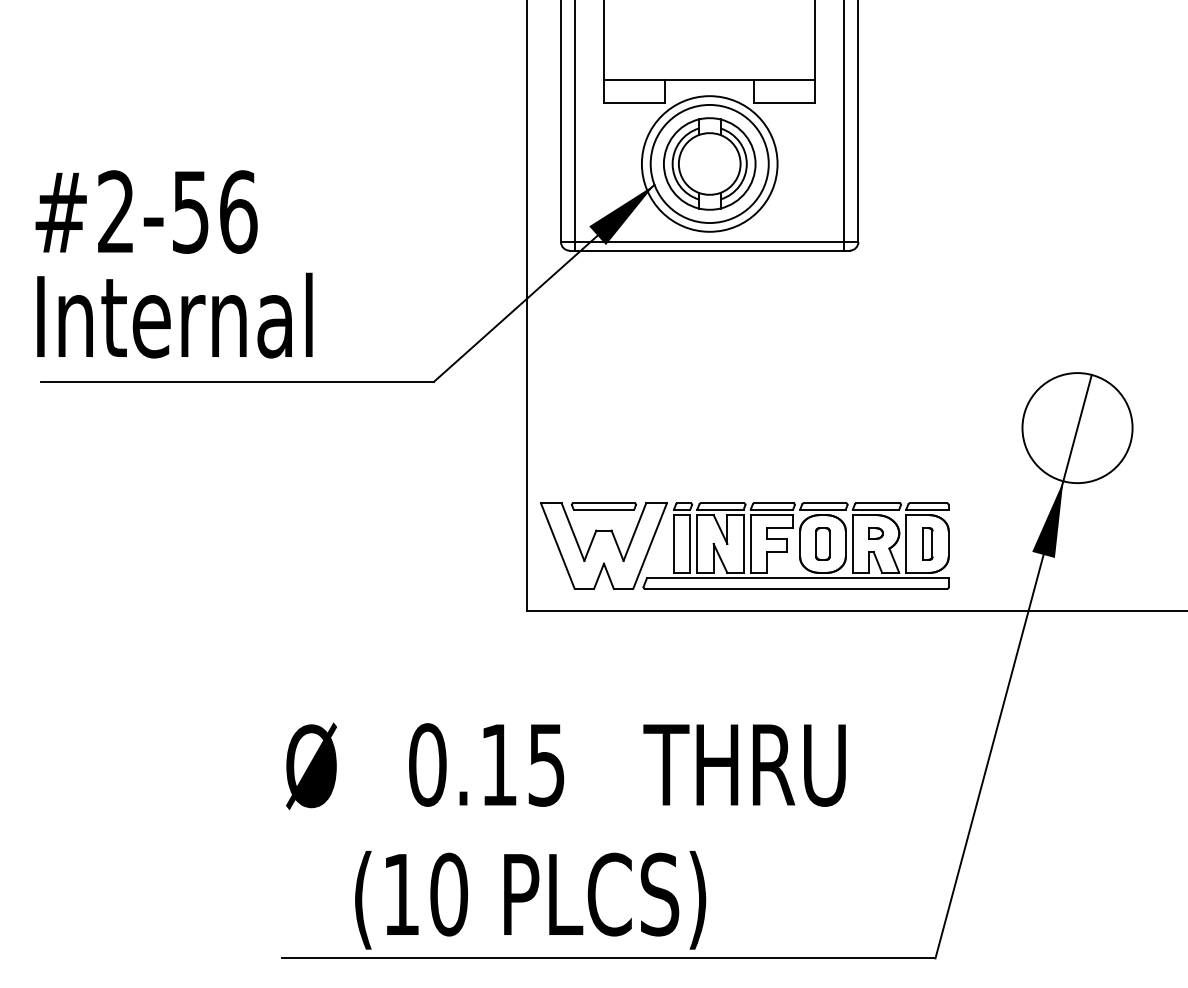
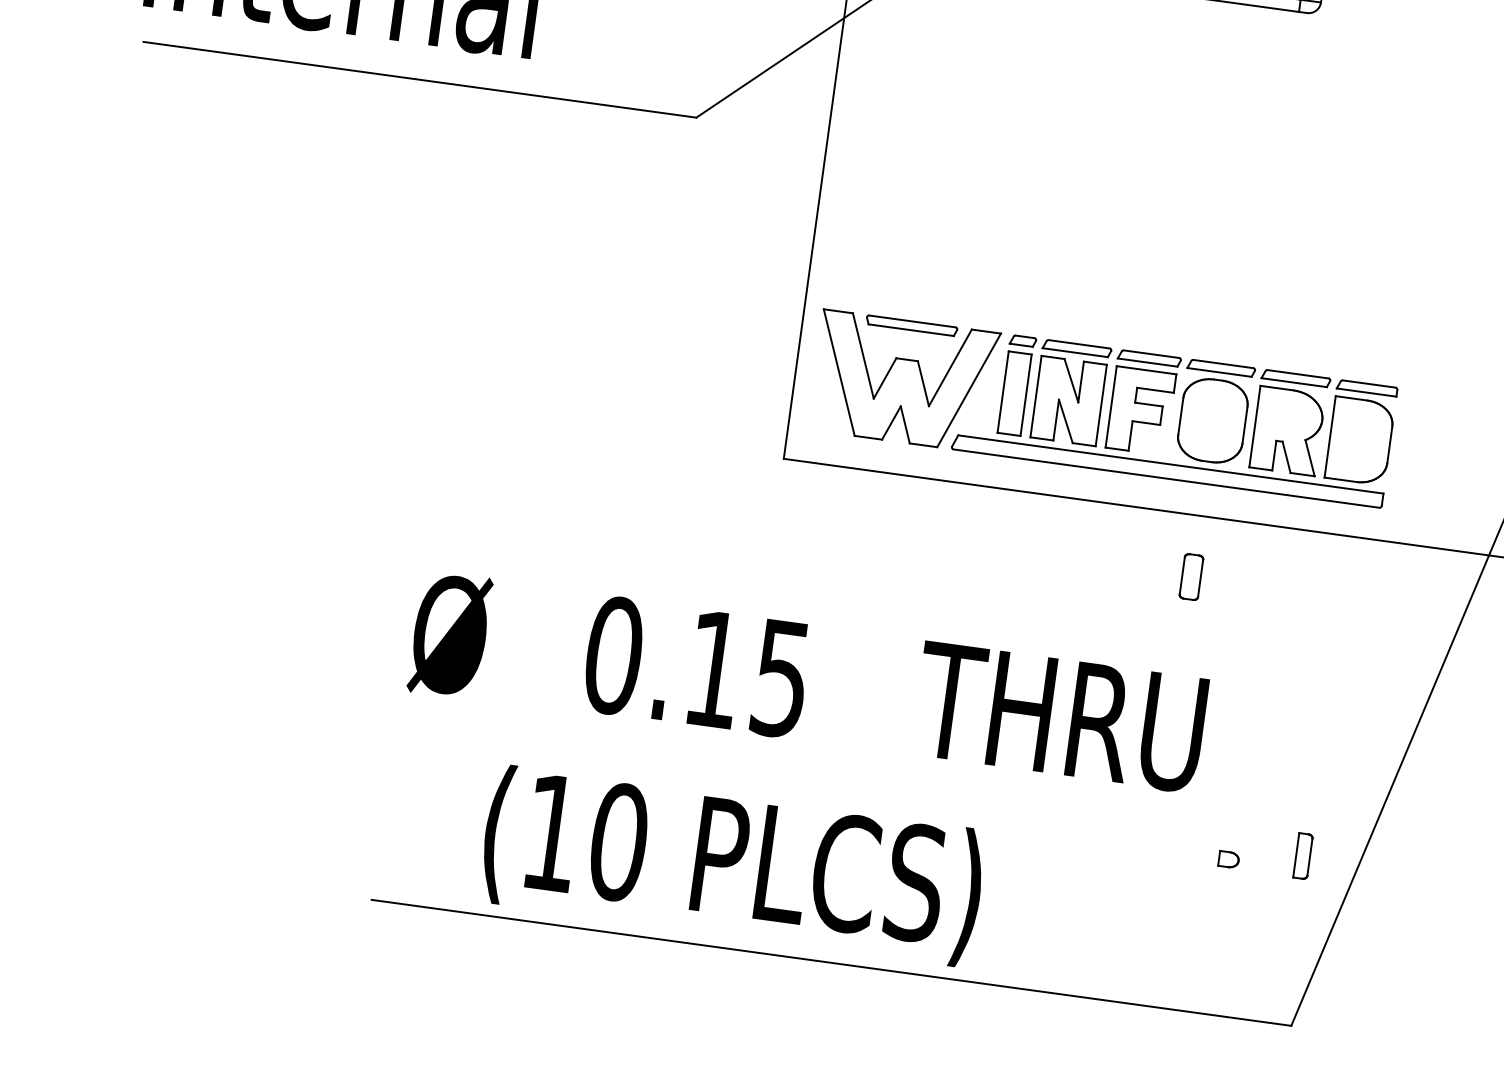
part: (875, 533) -> (1228, 859), moved
part: (822, 543) -> (1190, 576), moved
part: (927, 543) -> (1303, 855), moved

